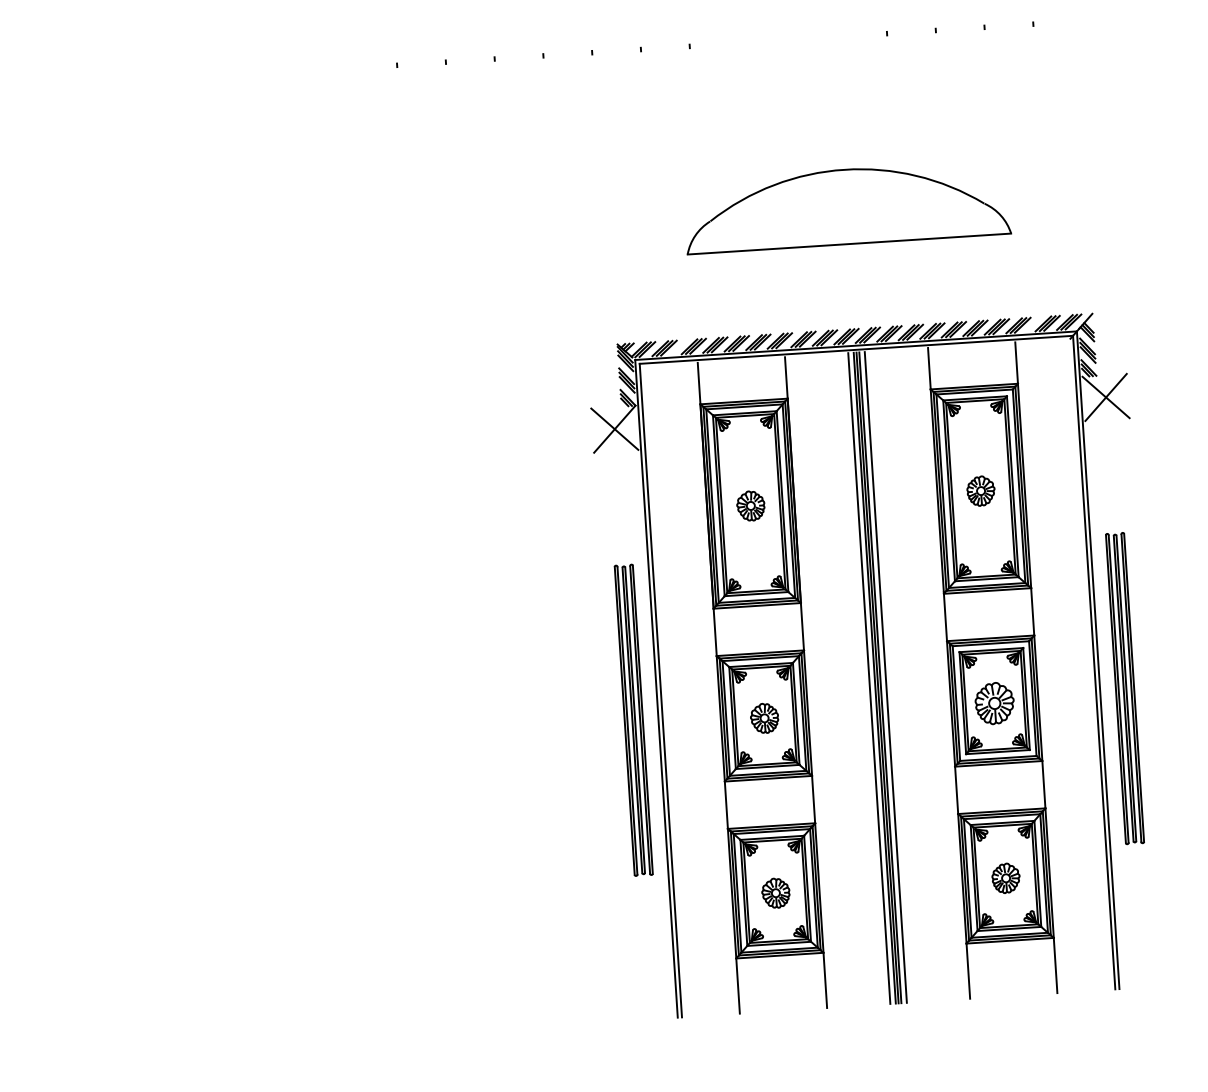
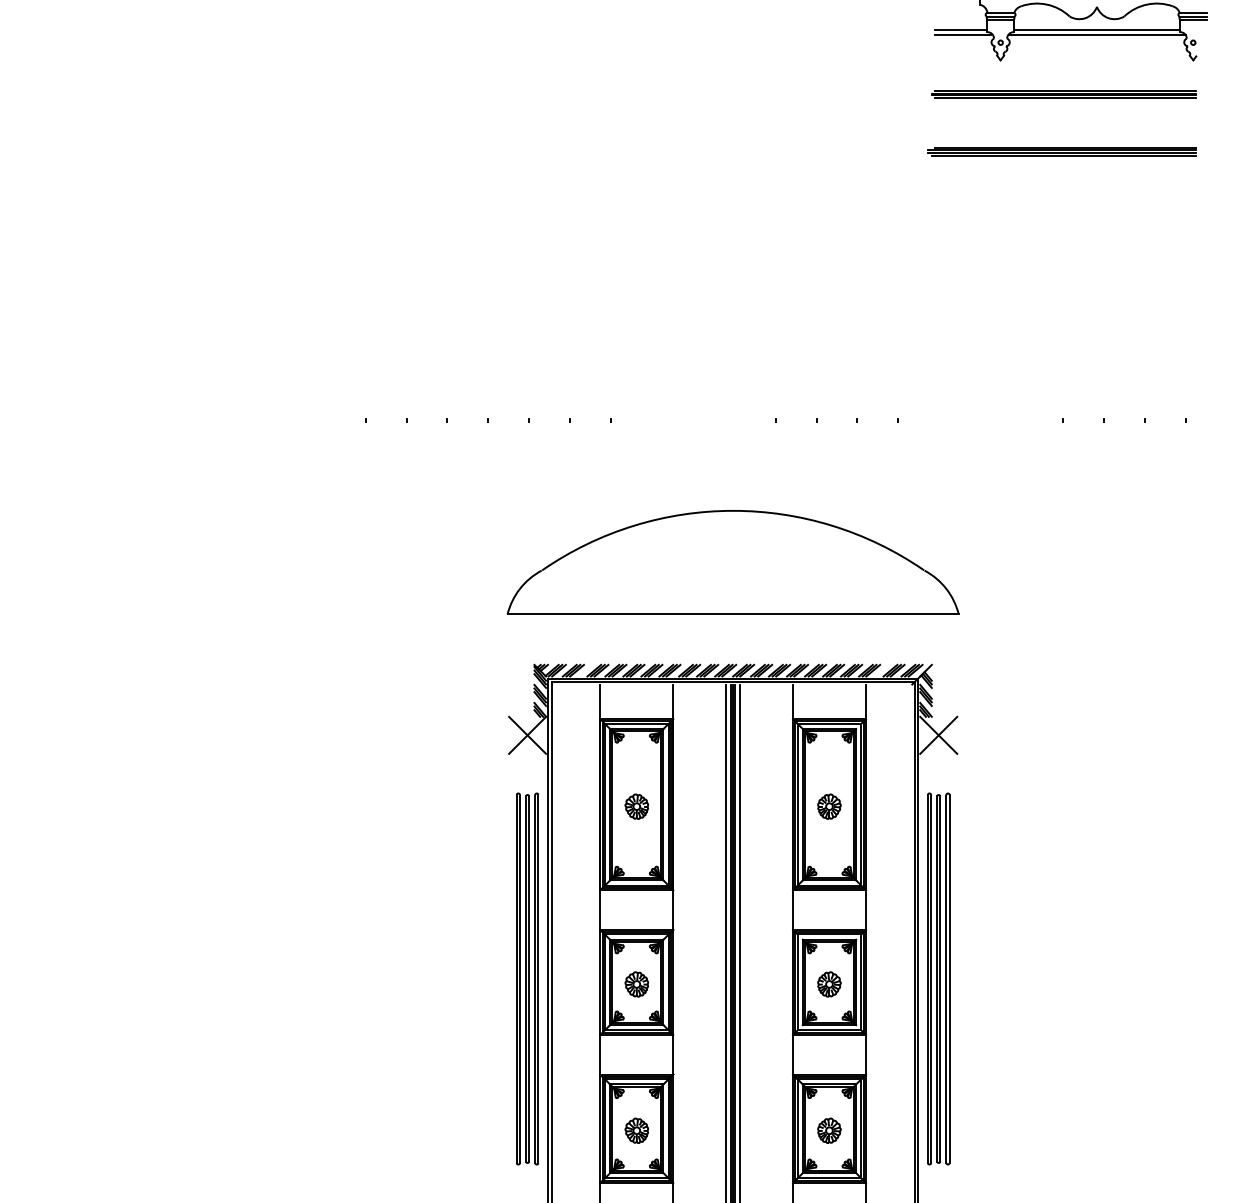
part: (846, 206) -> (732, 562), size x1.67
part: (1124, 687) -> (938, 978), size x1.43
part: (994, 703) -> (829, 984), size x0.71
part: (633, 719) -> (527, 978), size x1.43

